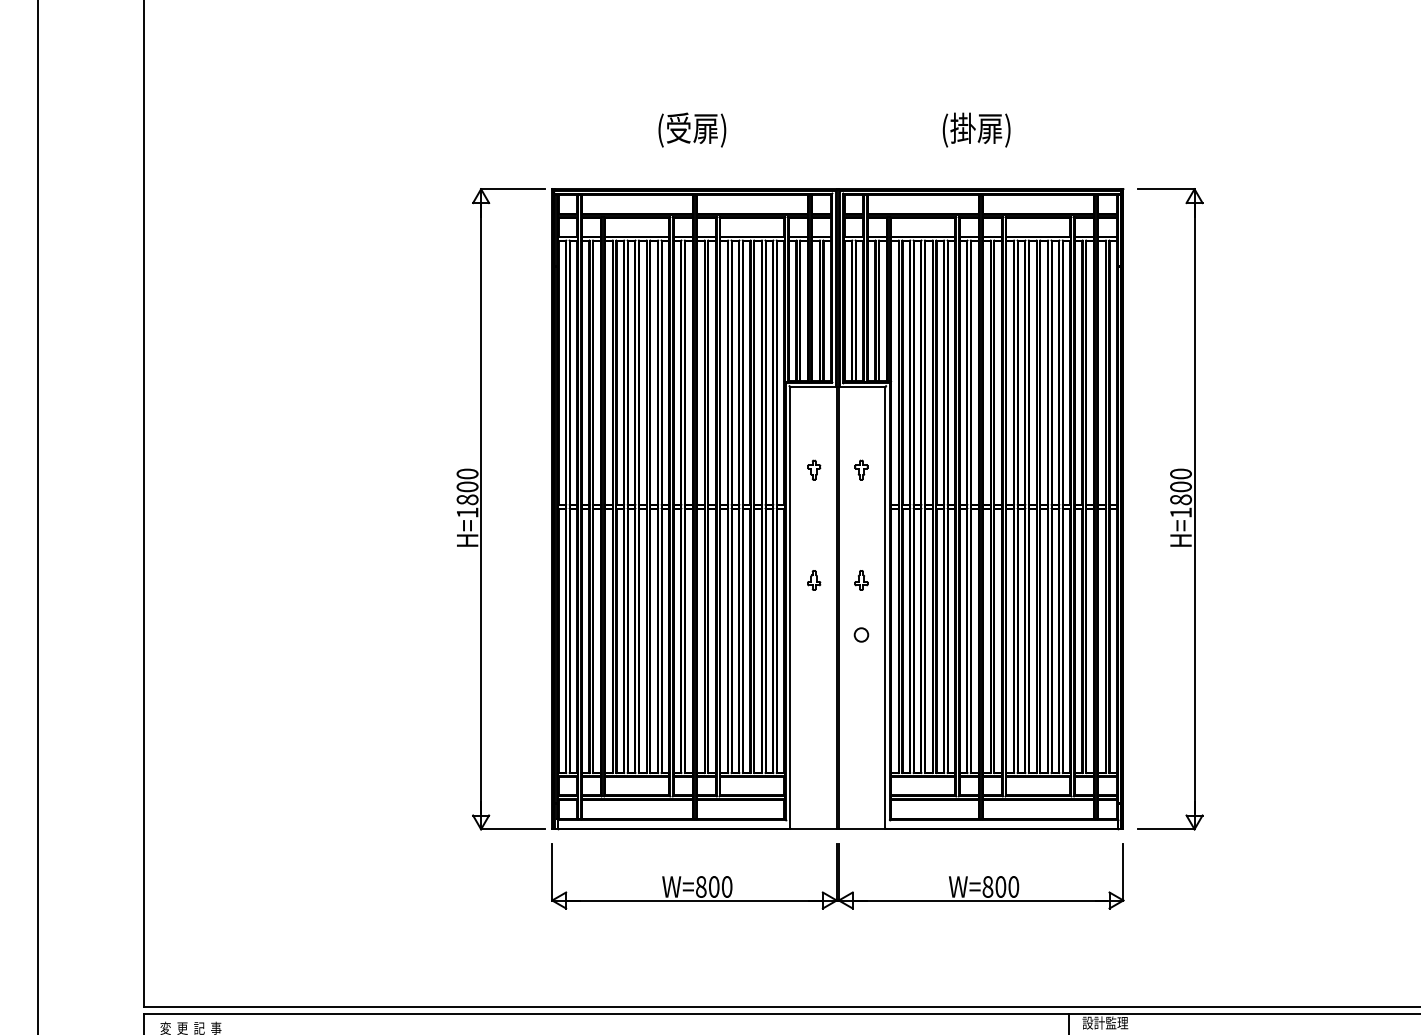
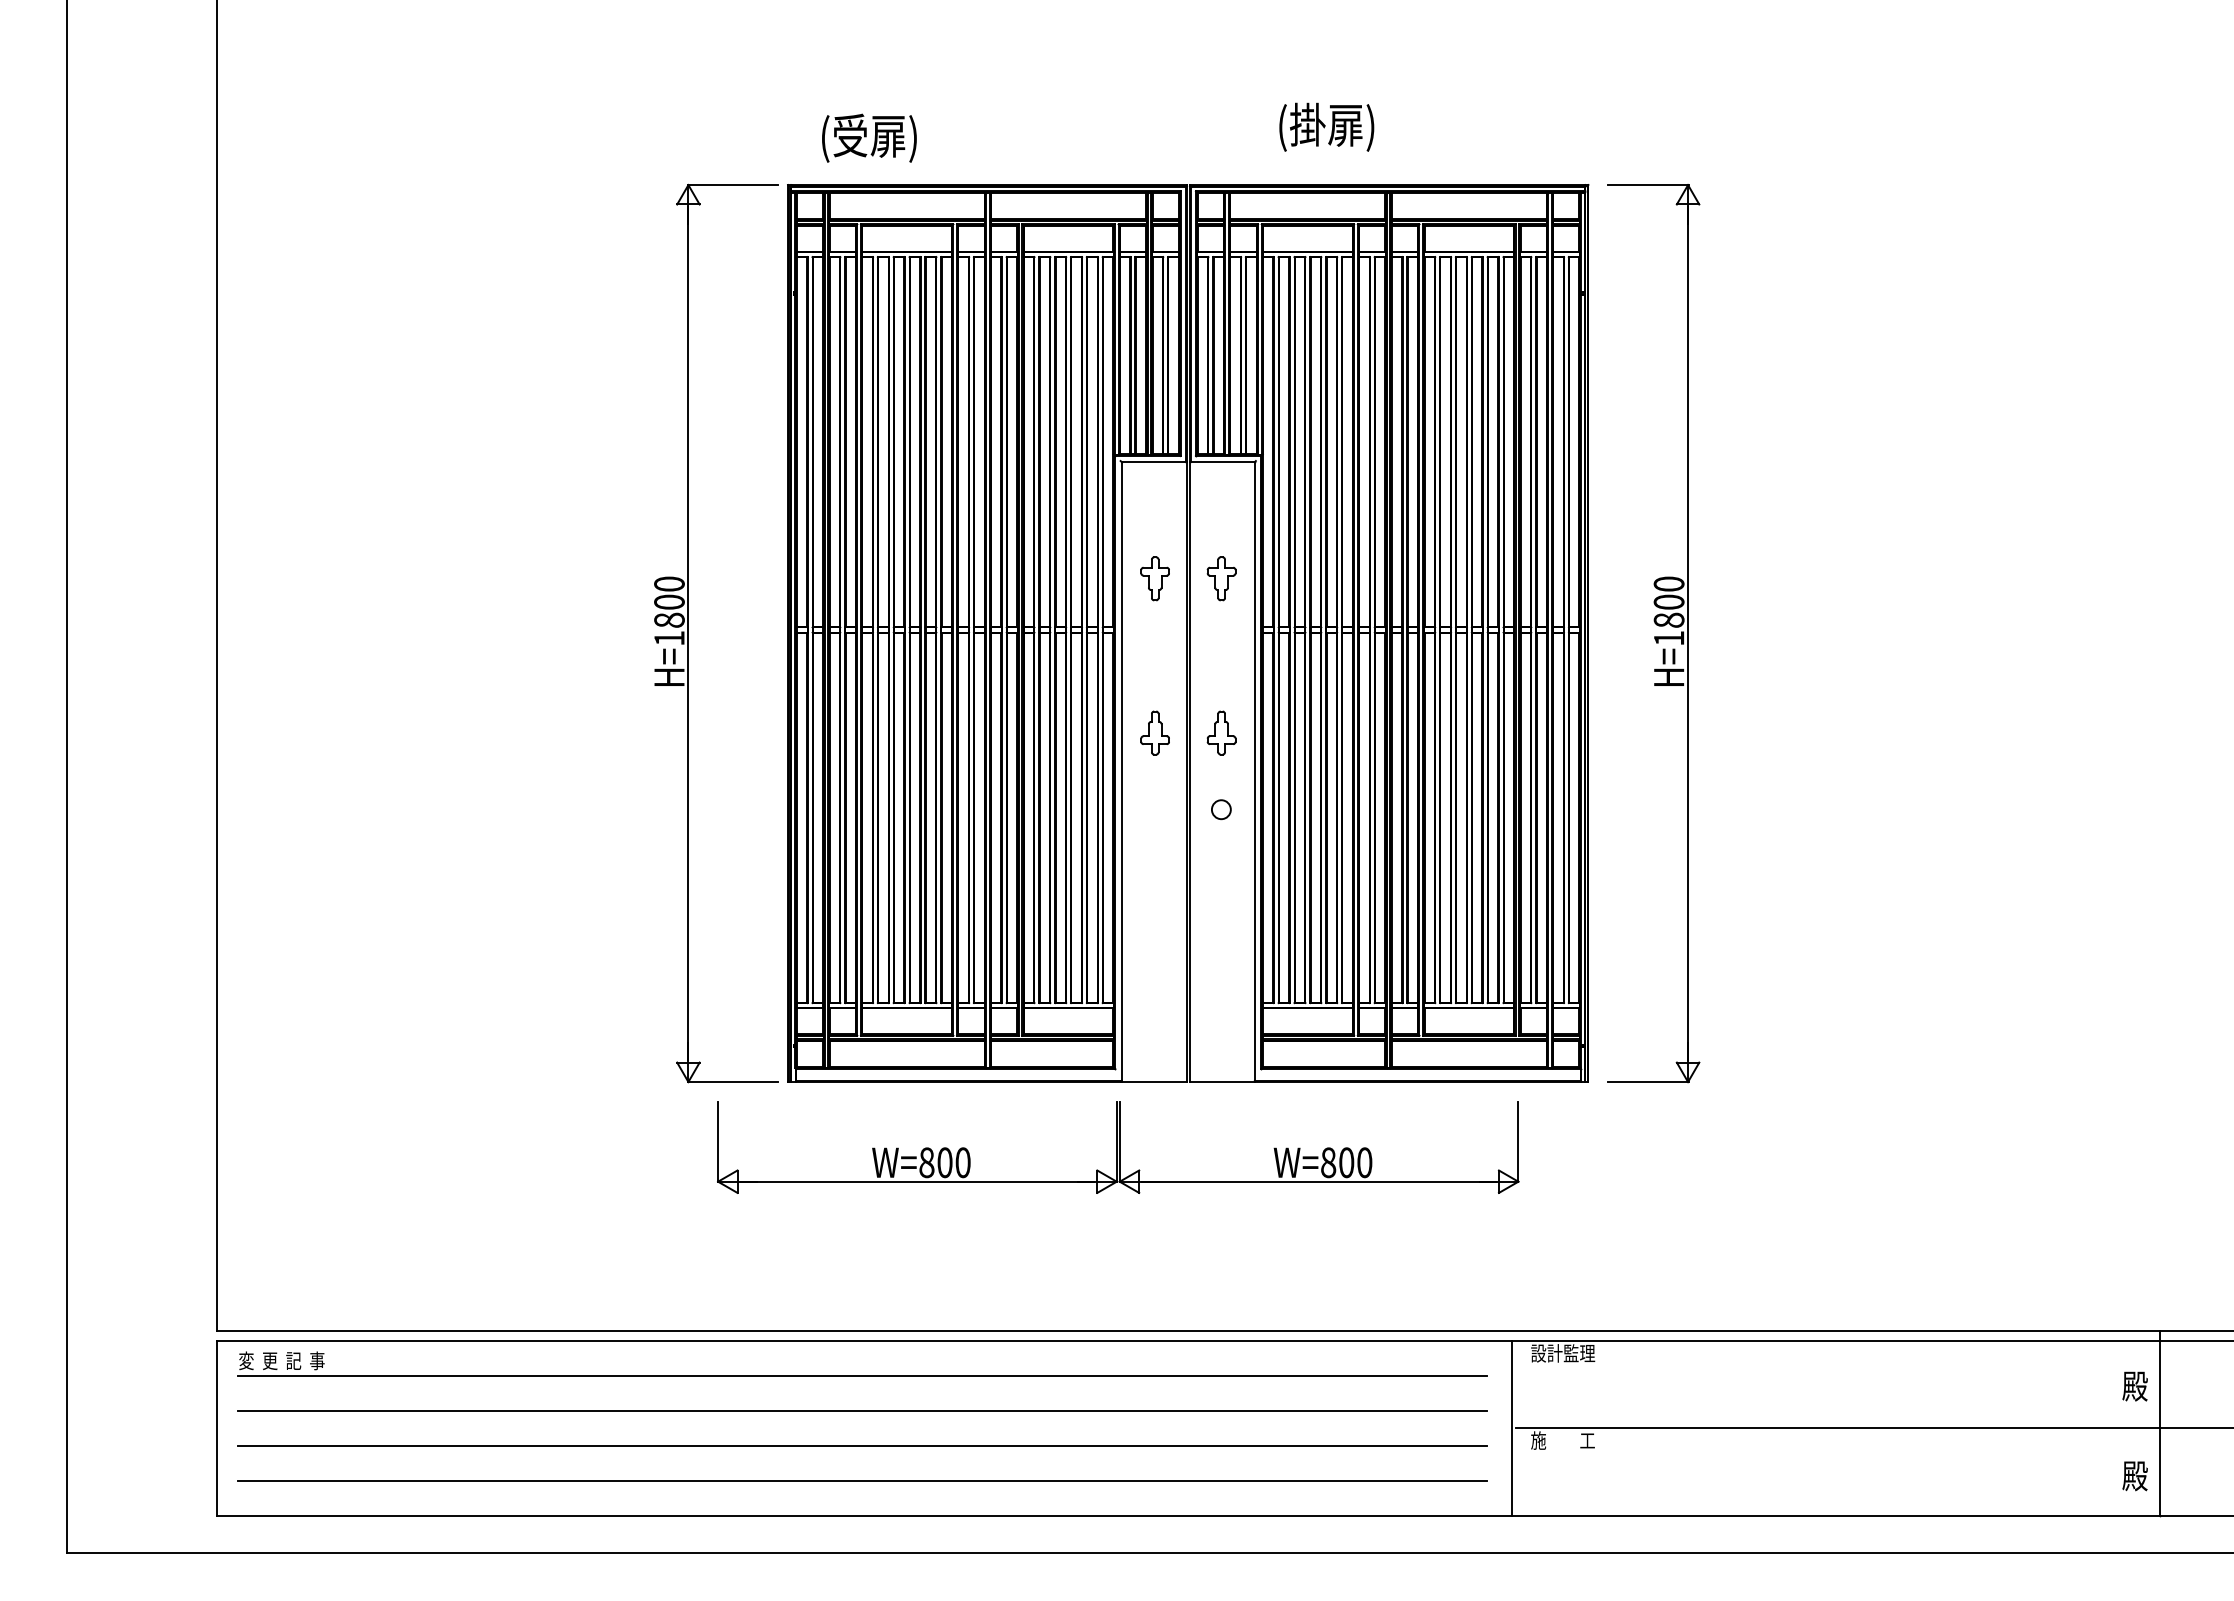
text: (692, 129) -> (869, 137), moved
text: (976, 129) -> (1326, 126), moved
part: (813, 469) -> (1154, 578), size x1.6
part: (860, 469) -> (1220, 578), size x1.6
part: (813, 580) -> (1154, 733), size x1.6
part: (860, 580) -> (1220, 733), size x1.6
part: (838, 876) -> (1118, 1147), moved

